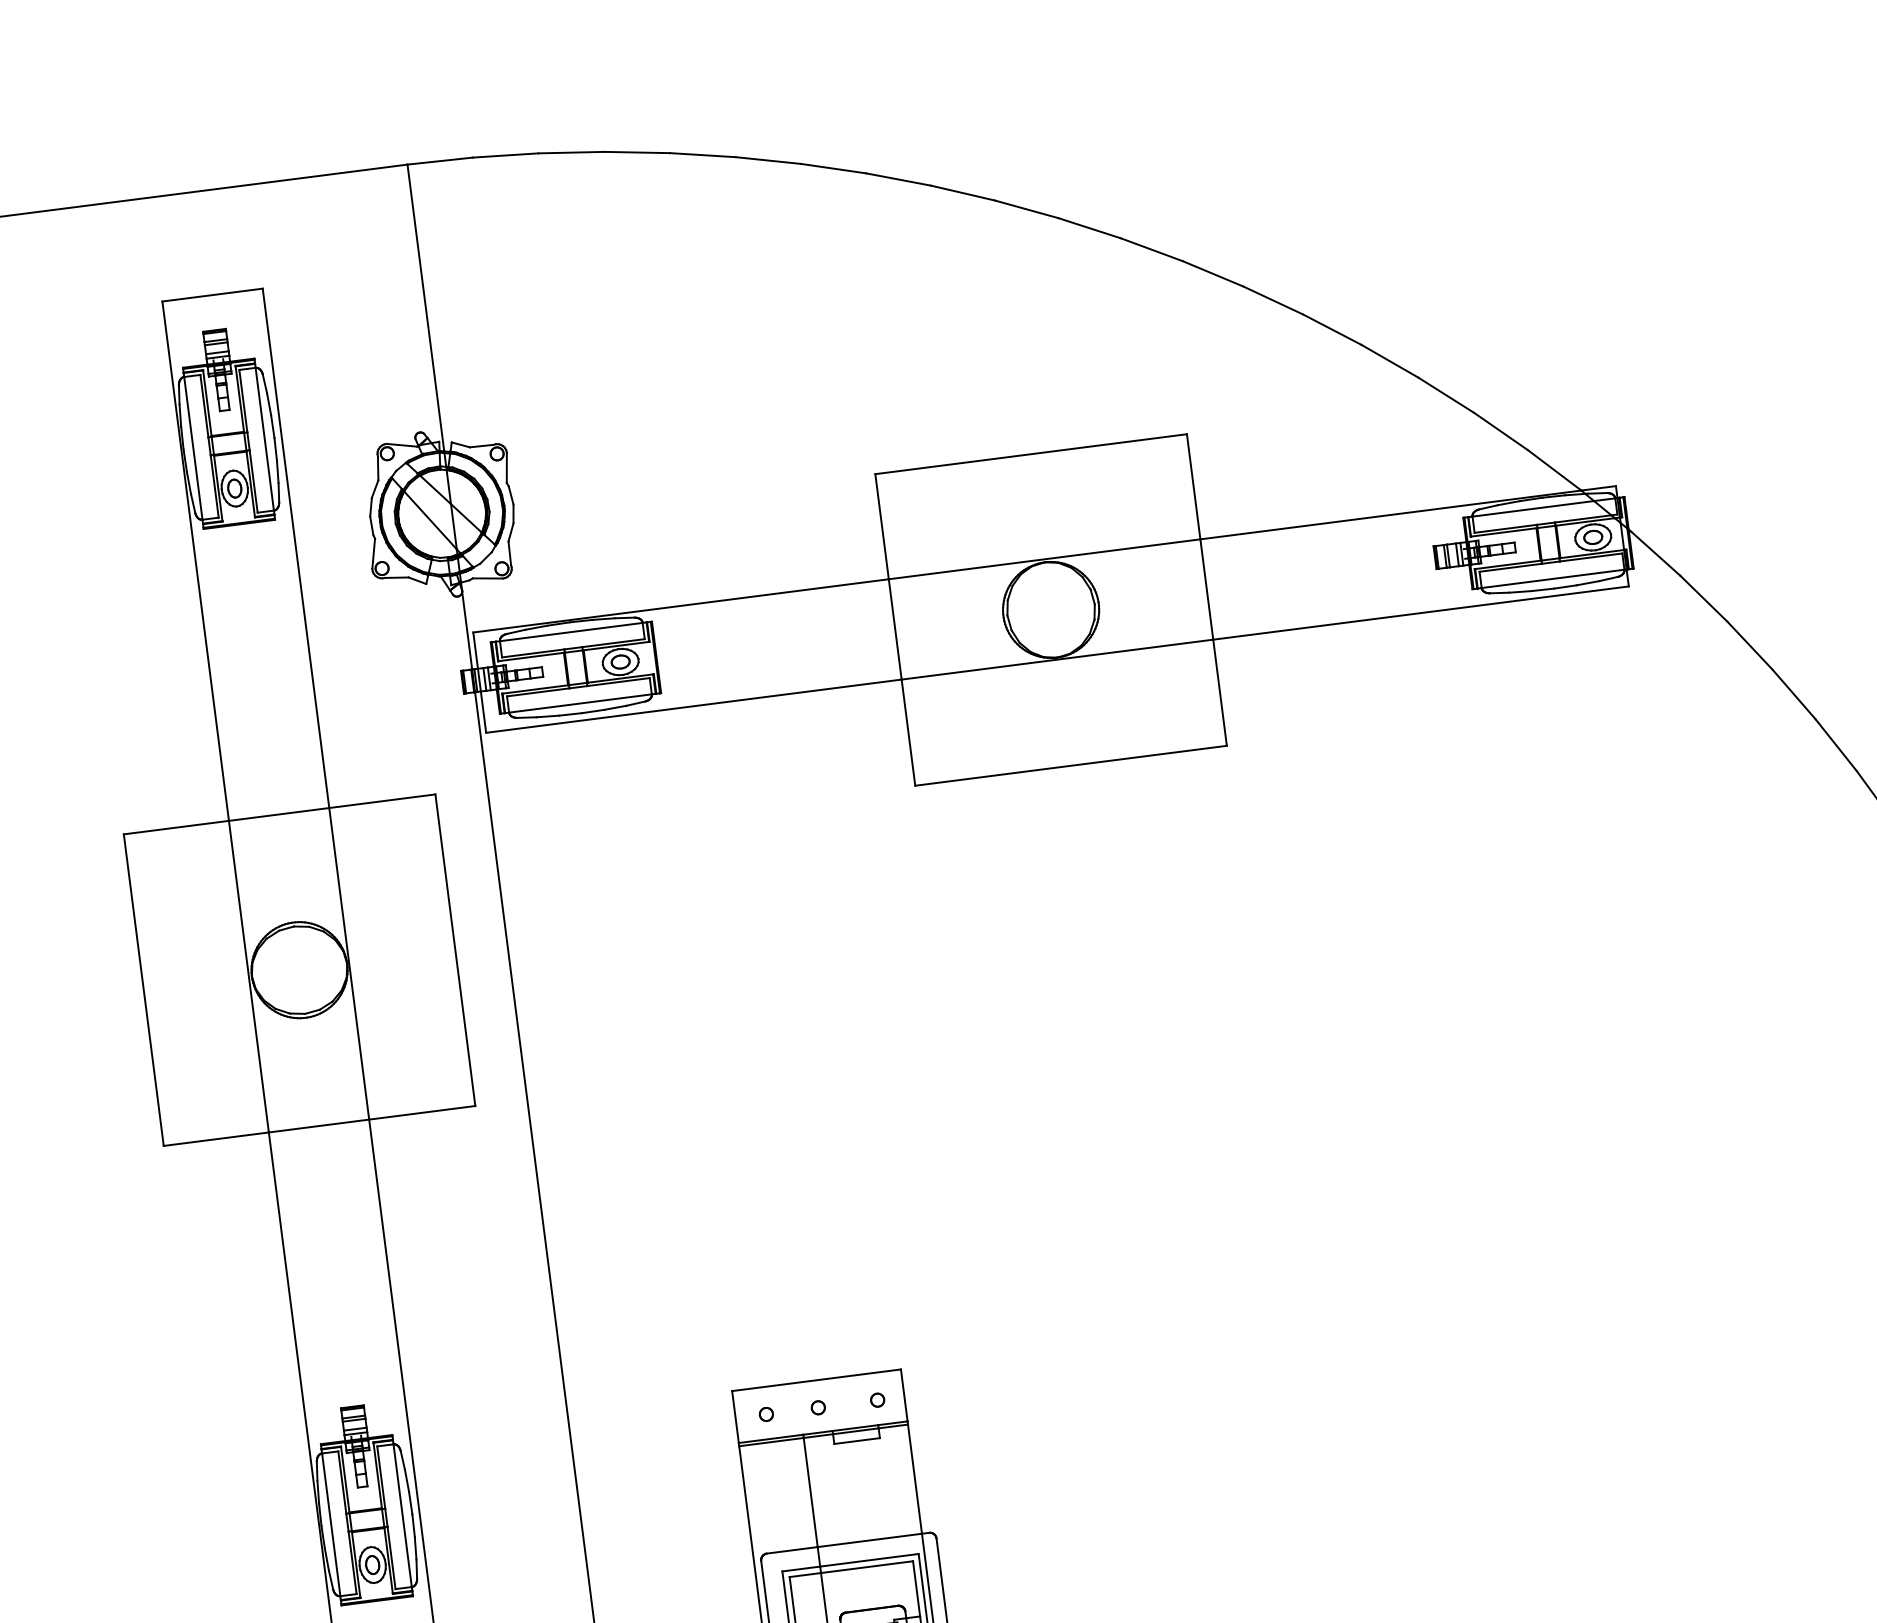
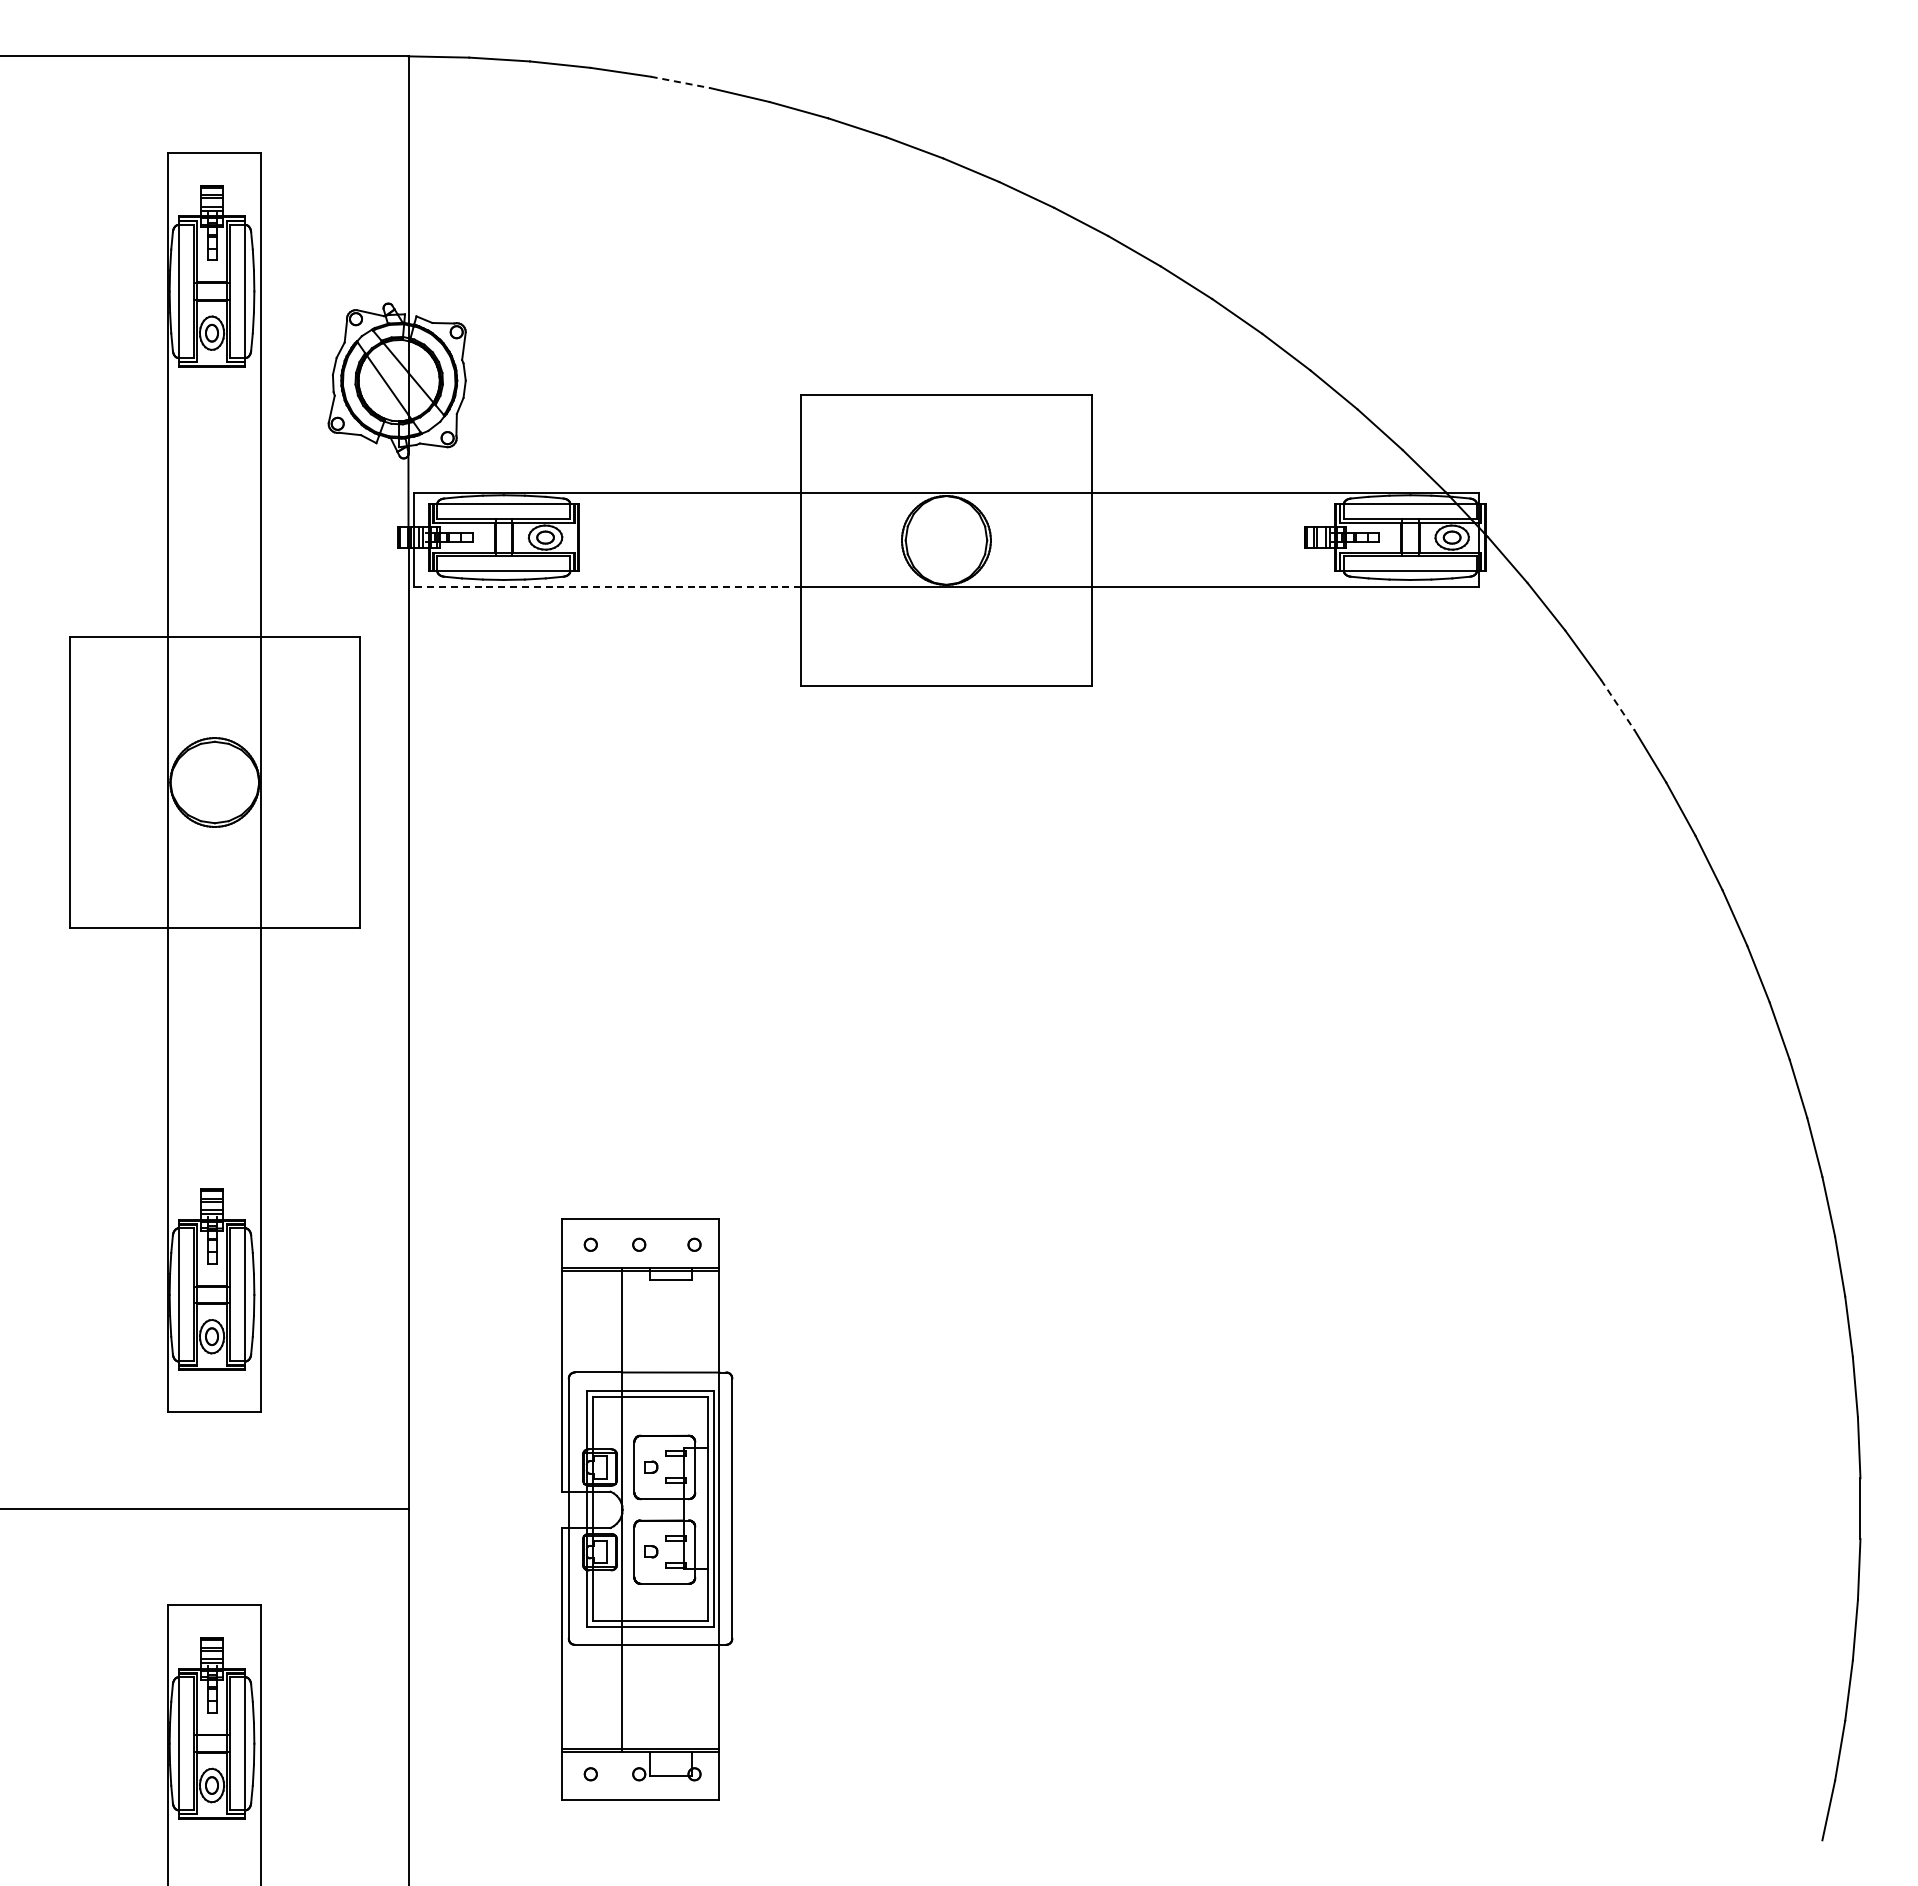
line: (703, 155) -> (681, 82), solid -> dashed
line: (1794, 694) -> (1618, 705), solid -> dashed
line: (693, 705) -> (607, 586), solid -> dashed

